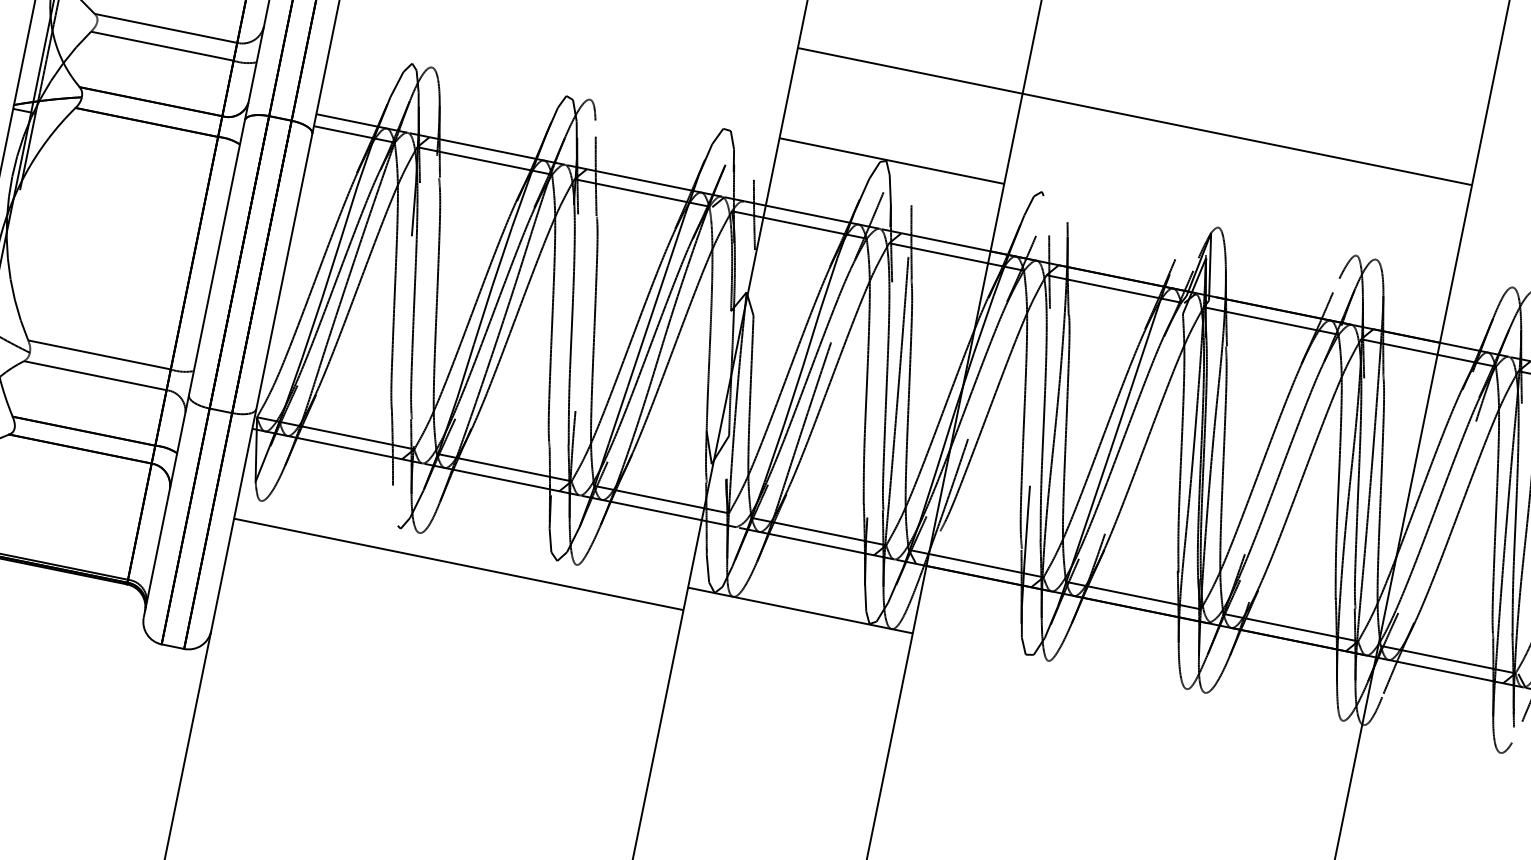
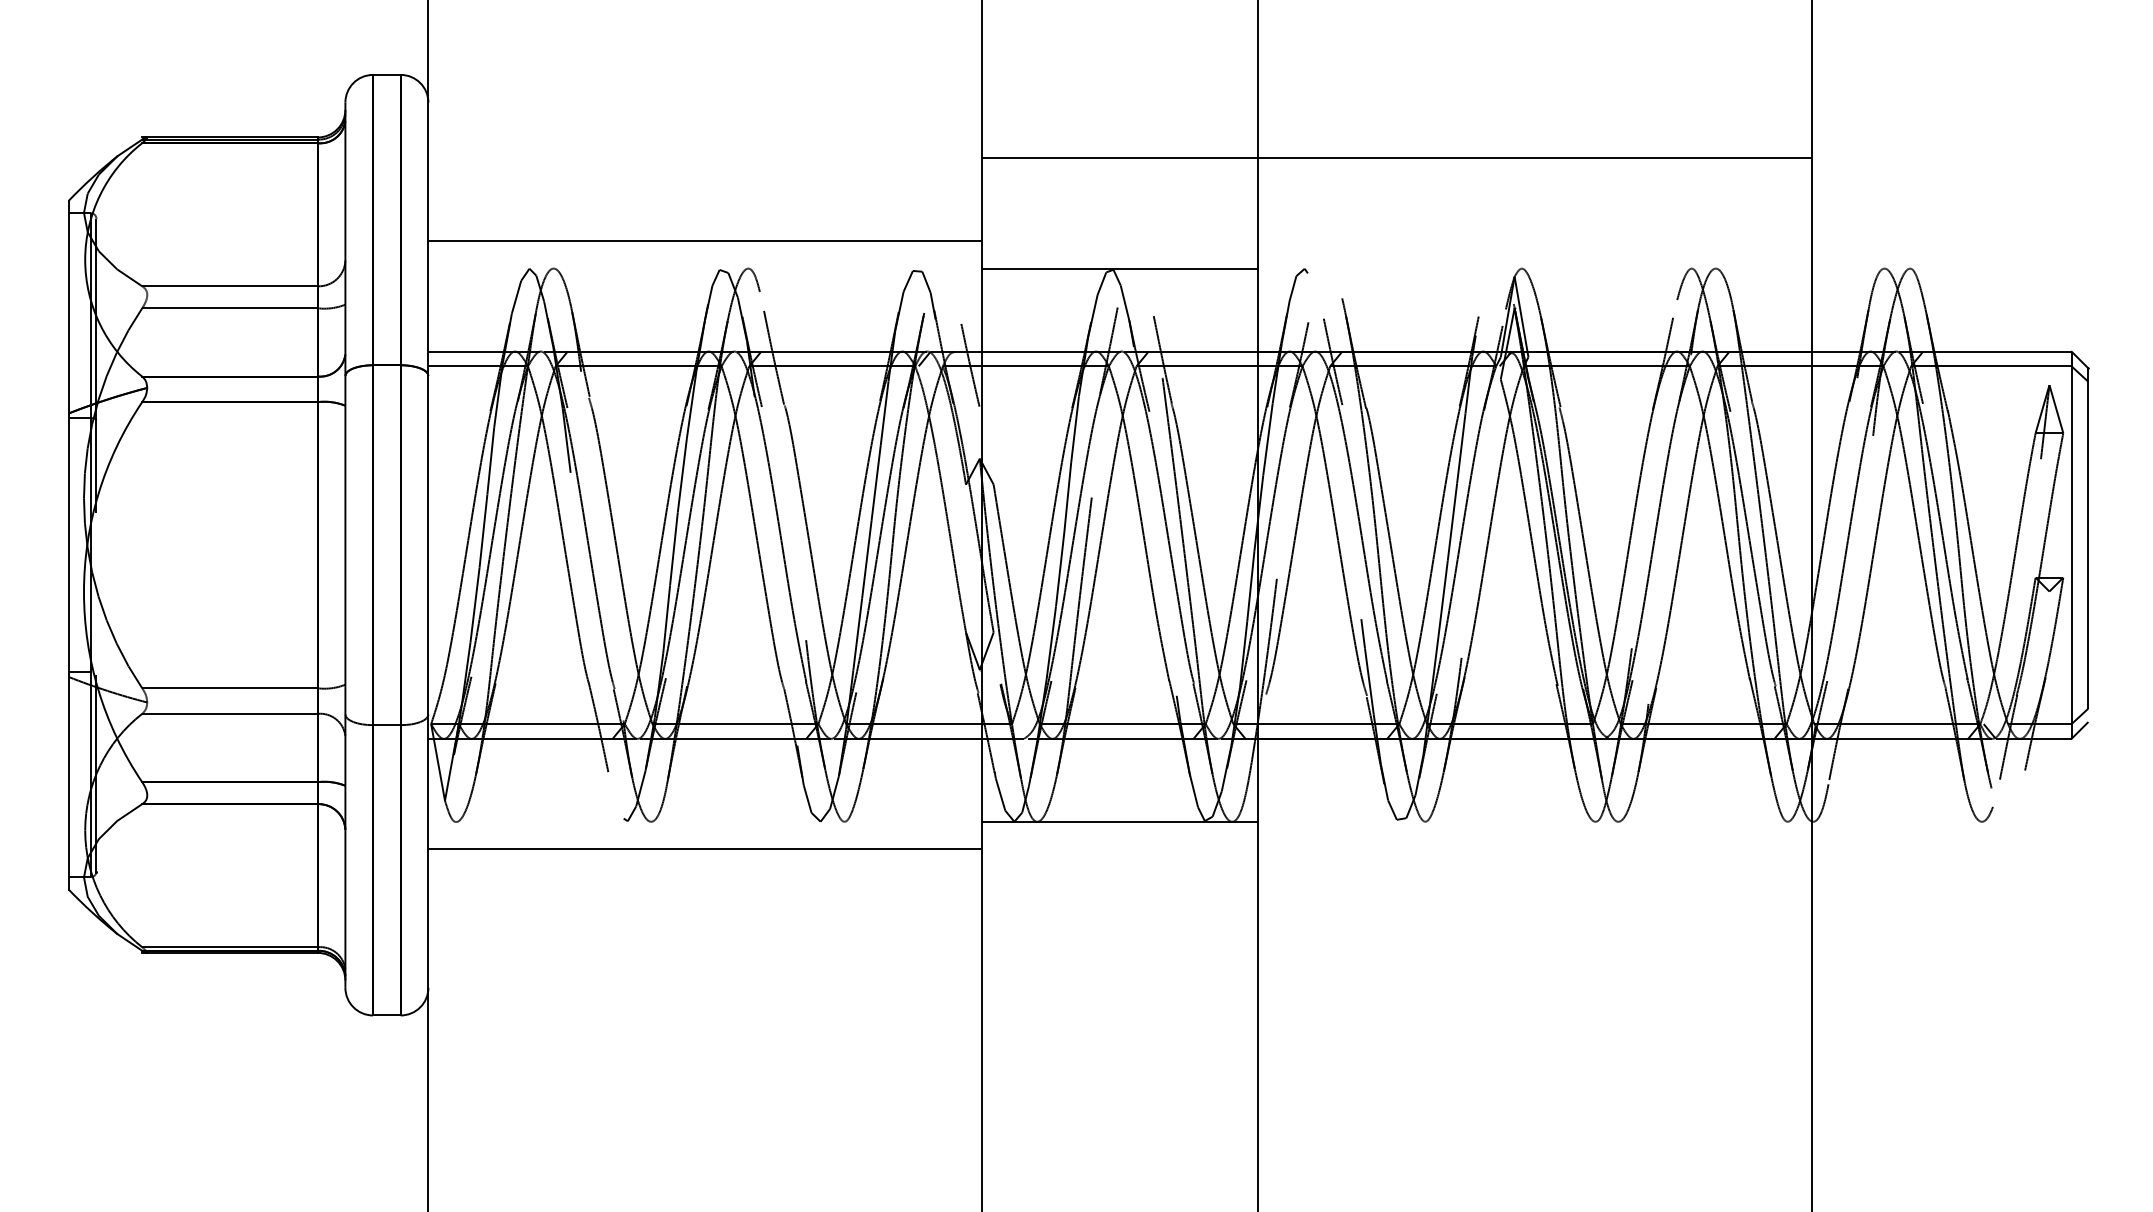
line: (559, 69) -> (704, 240), added

